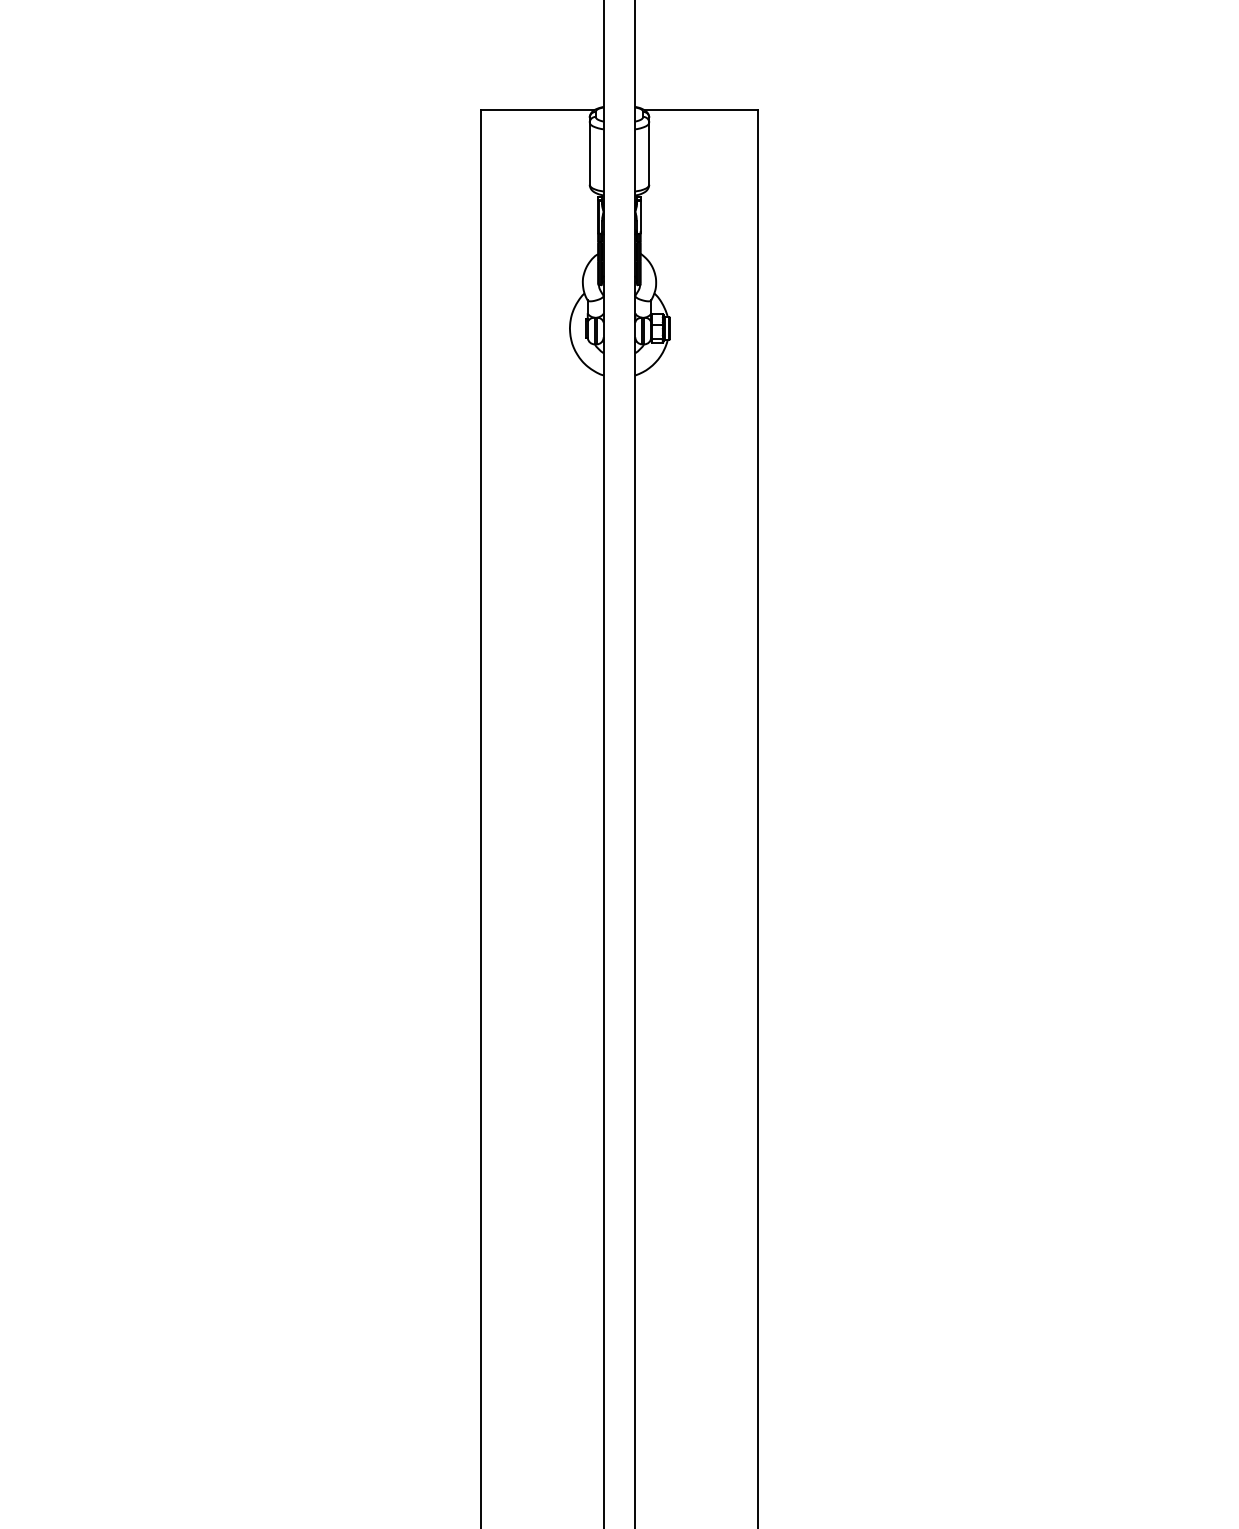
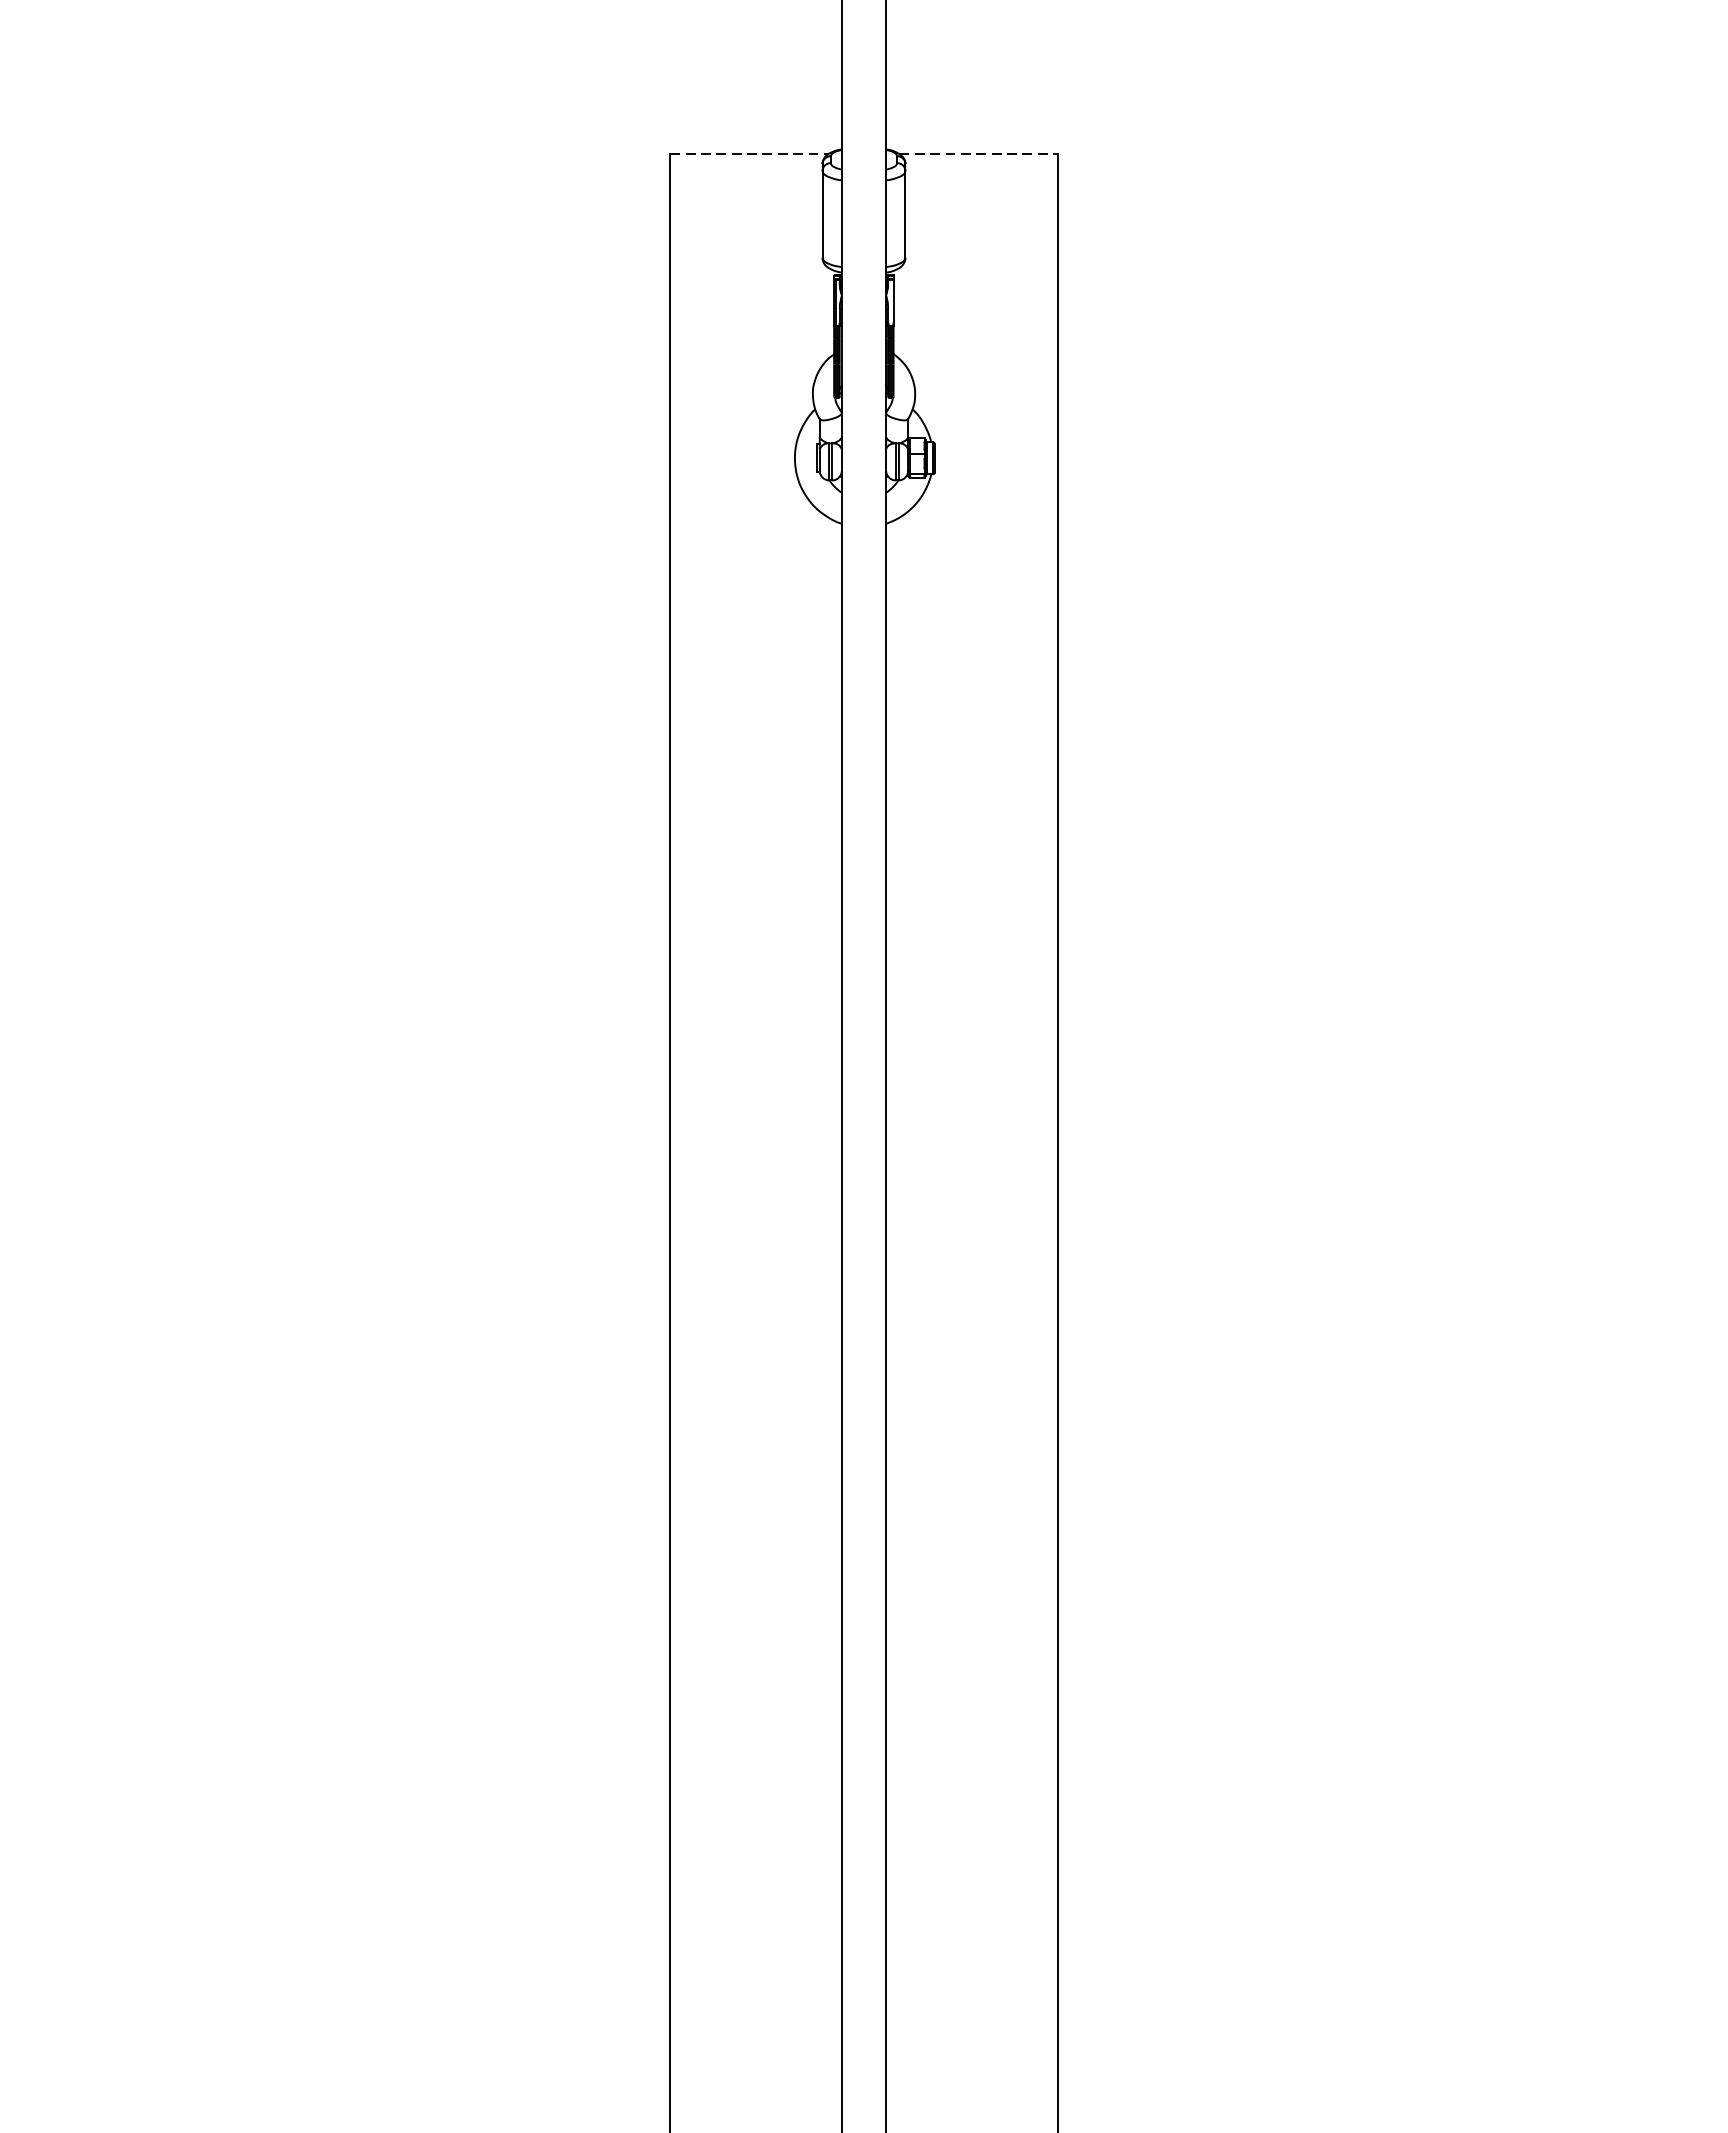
line: (537, 110) -> (749, 154), solid -> dashed
line: (701, 110) -> (978, 154), solid -> dashed

